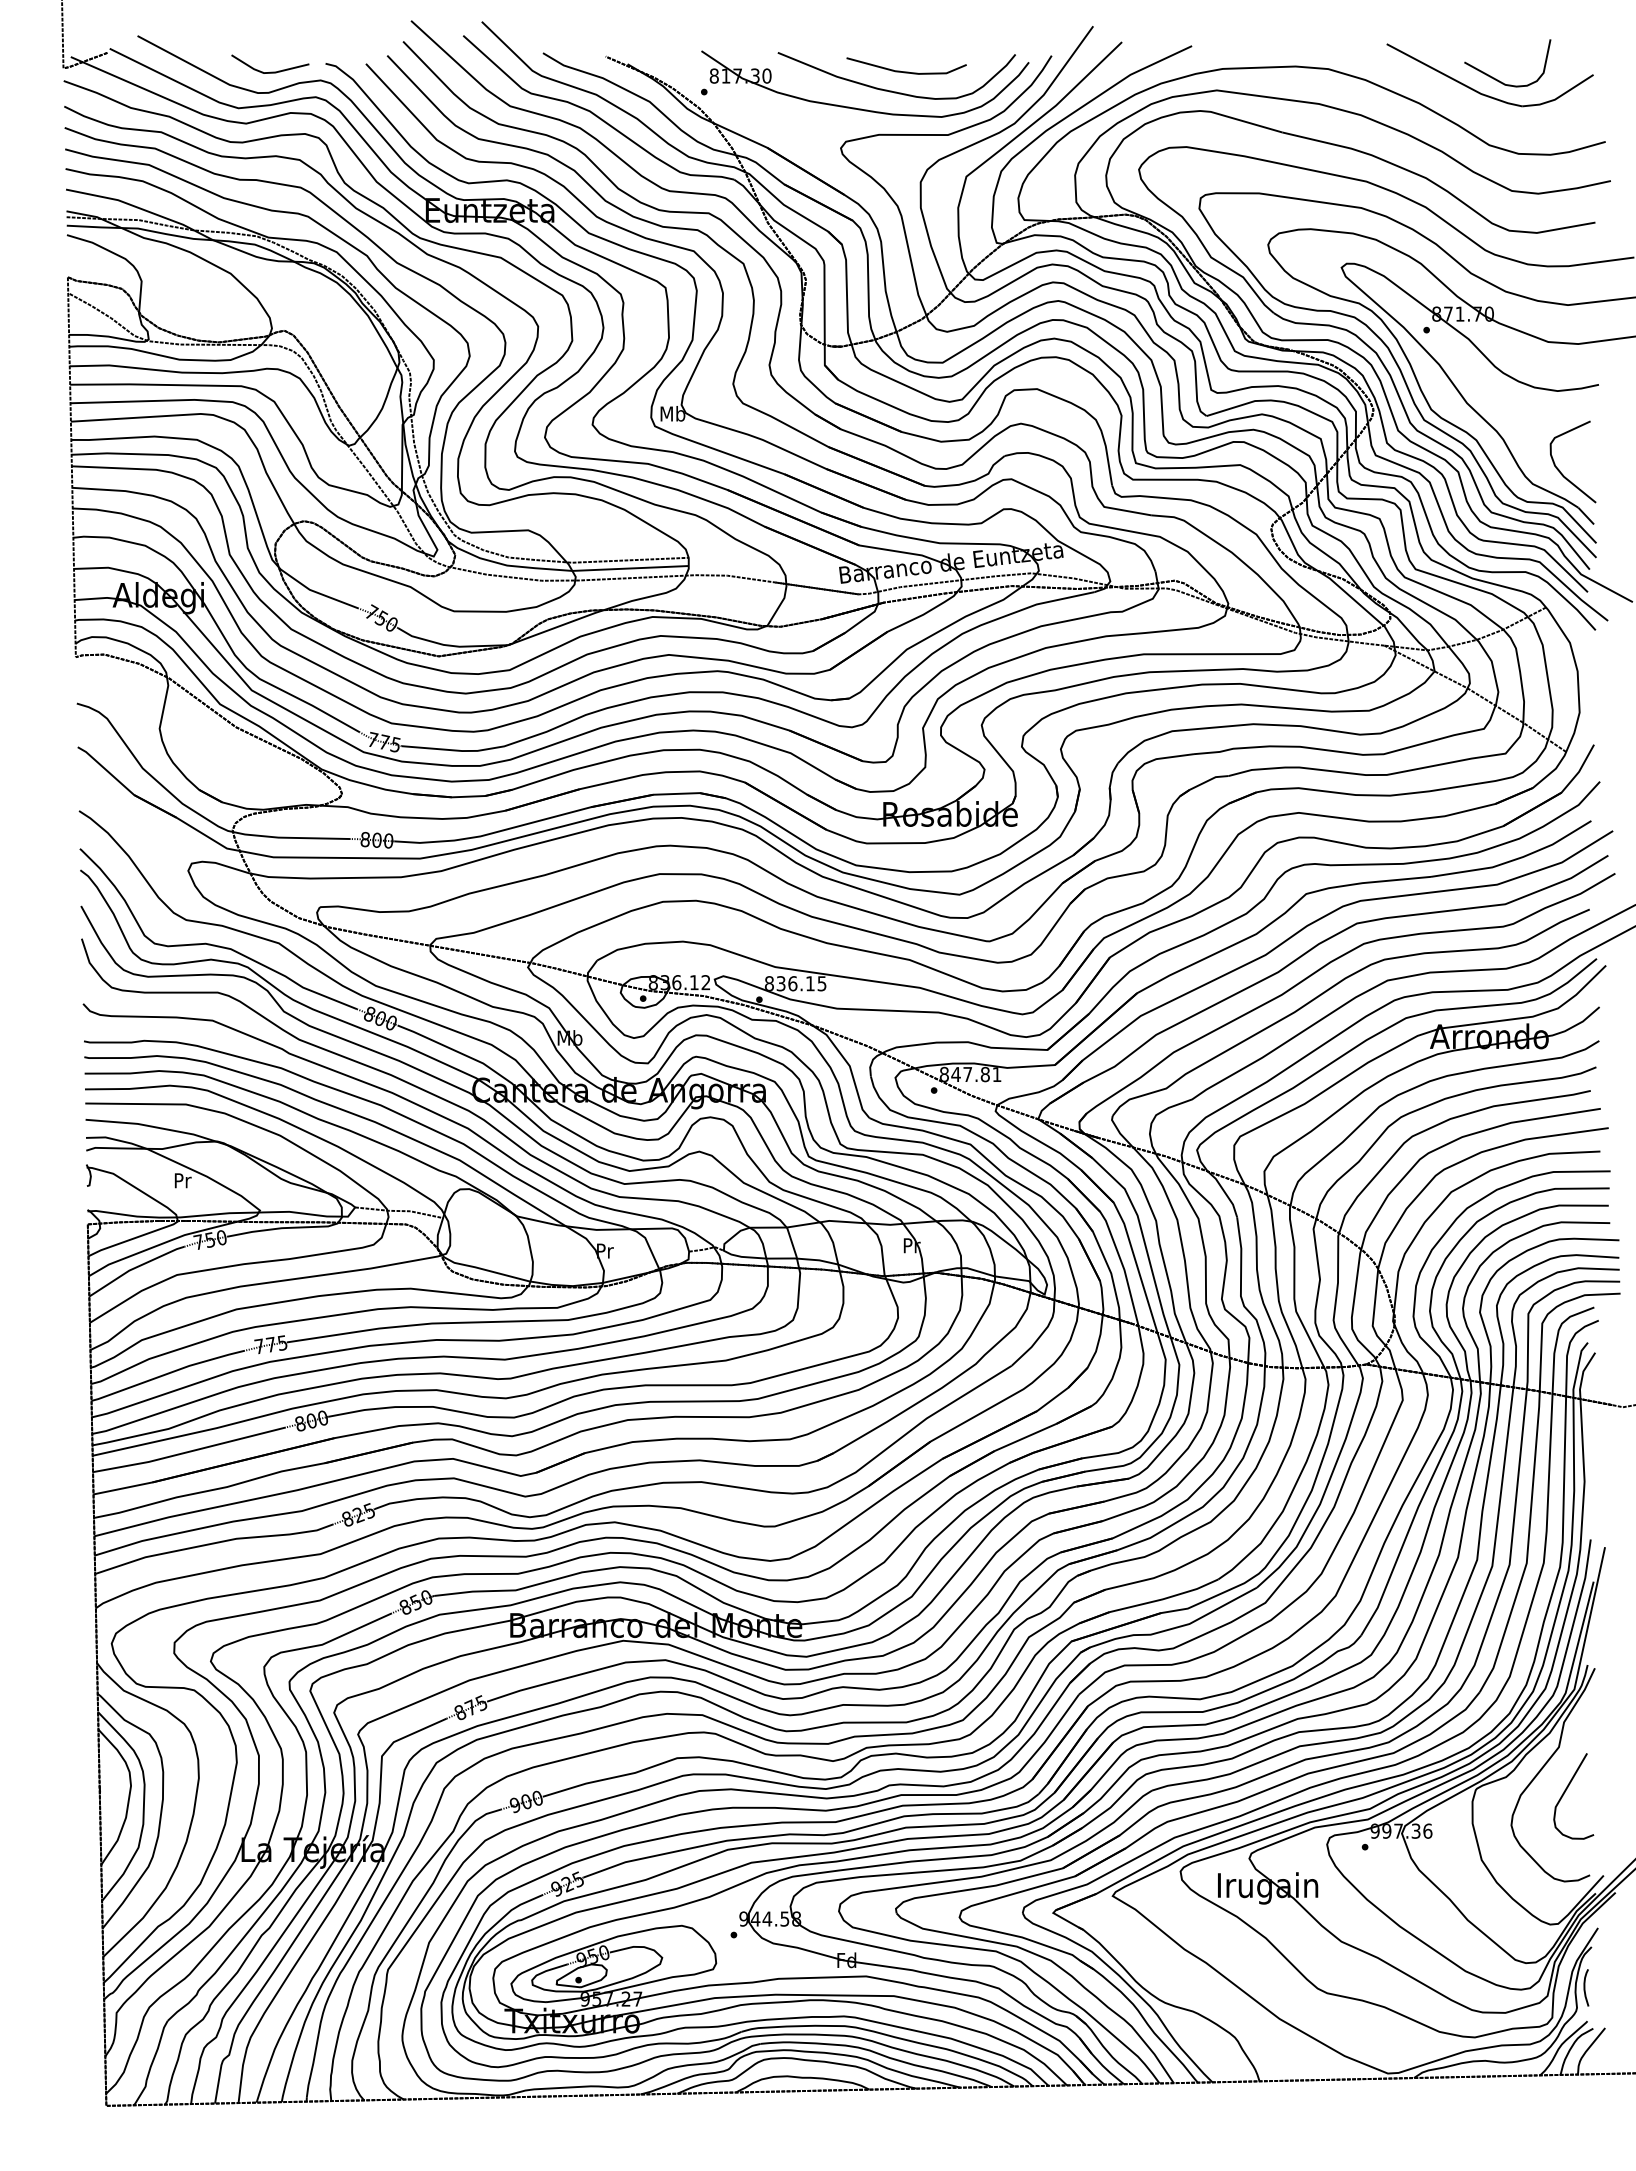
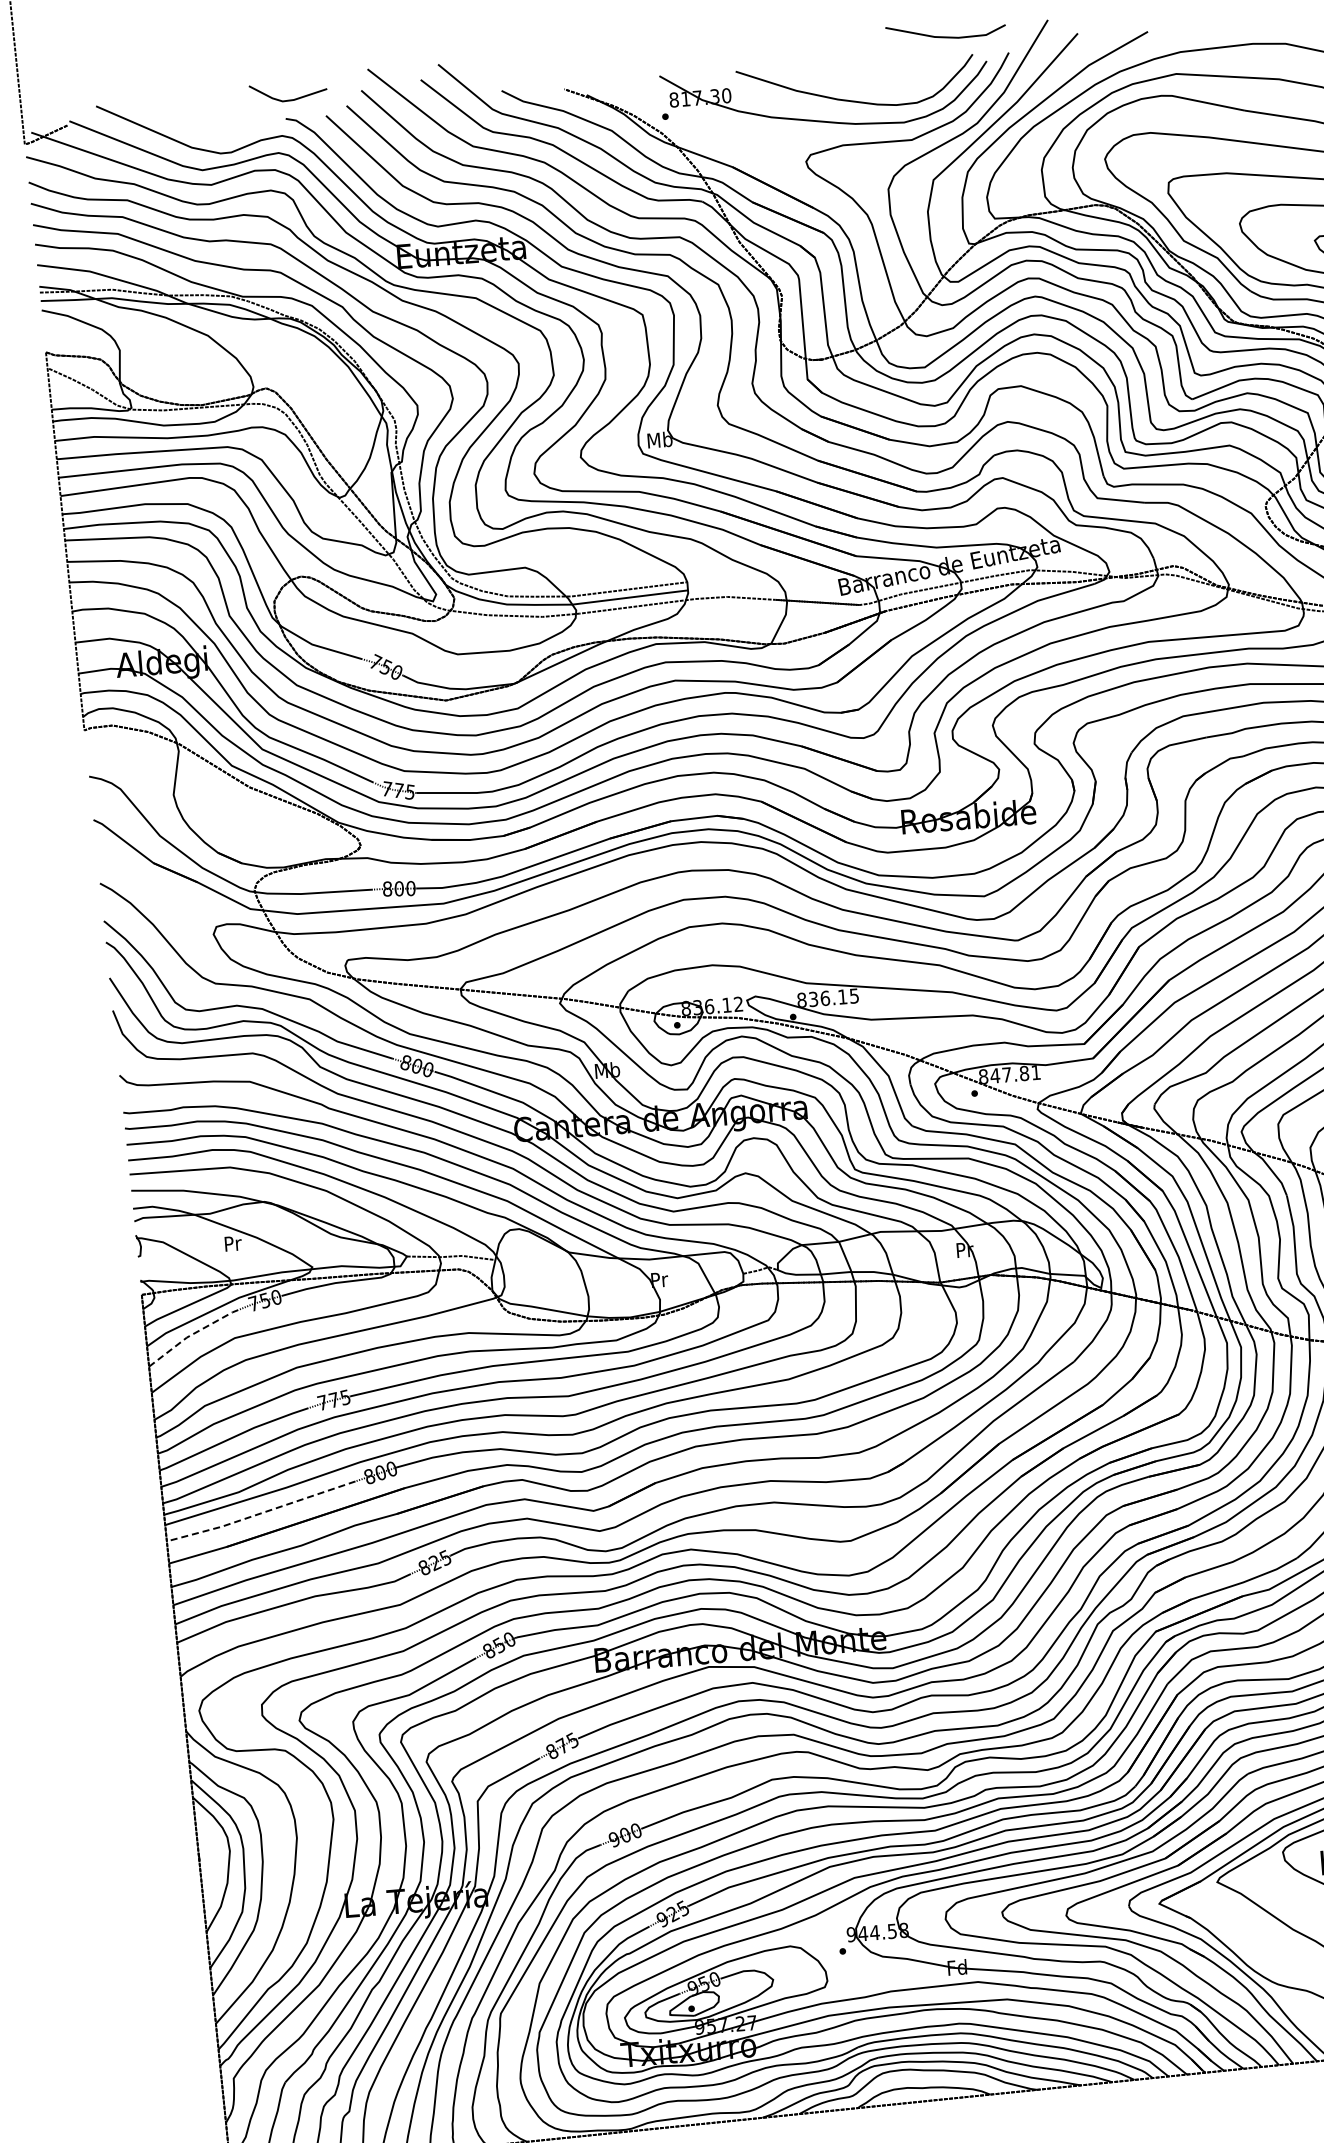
line: (270, 71) -> (289, 99), moved
line: (906, 71) -> (946, 36), moved
line: (135, 1267) -> (192, 1333), solid -> dashed
line: (189, 1451) -> (261, 1513), solid -> dashed

